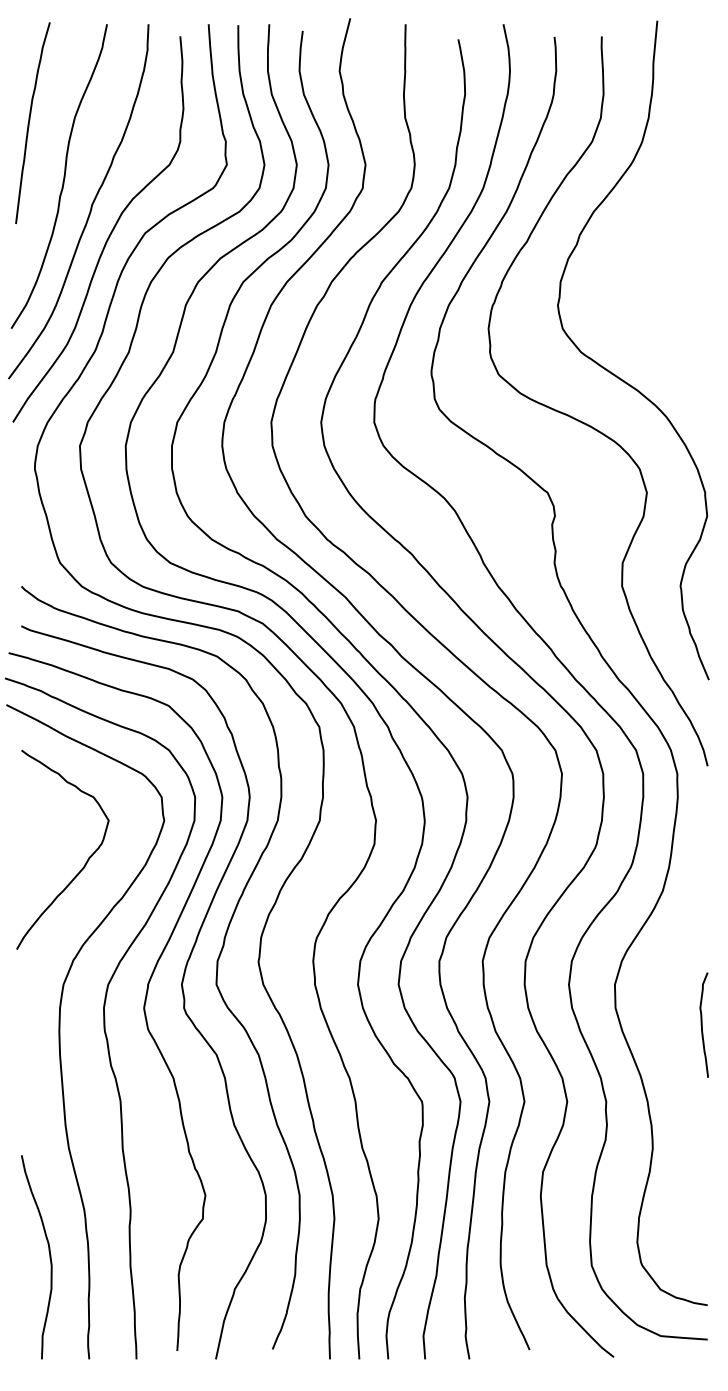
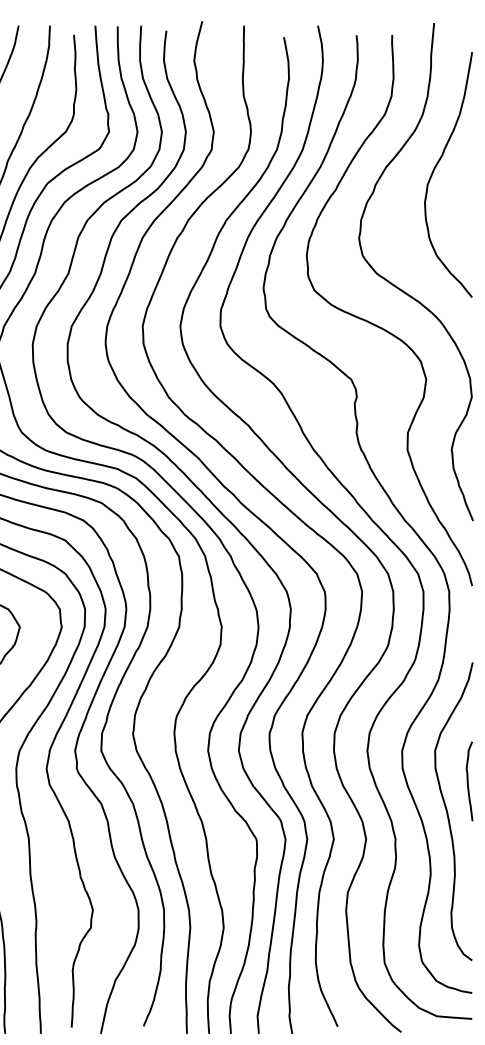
curve: (661, 209) -> (437, 165), added
curve: (675, 1064) -> (447, 811), added

